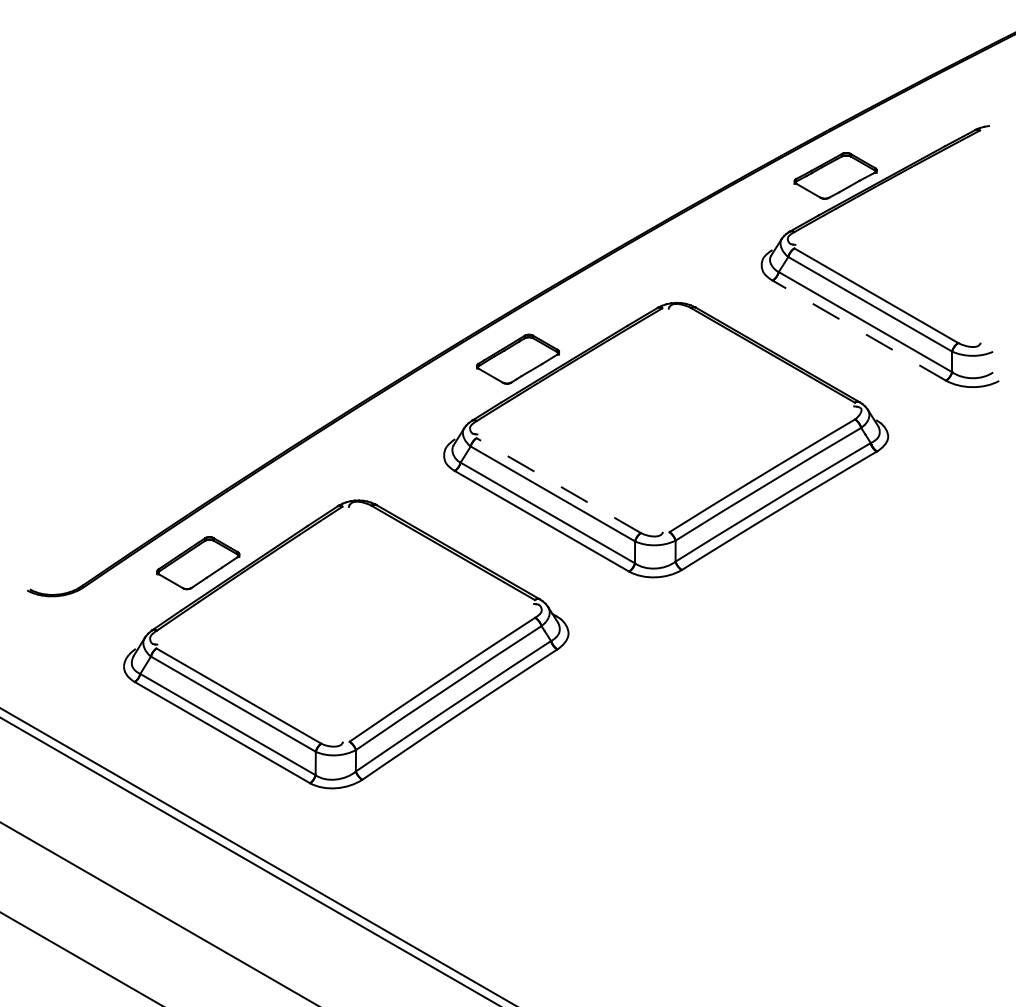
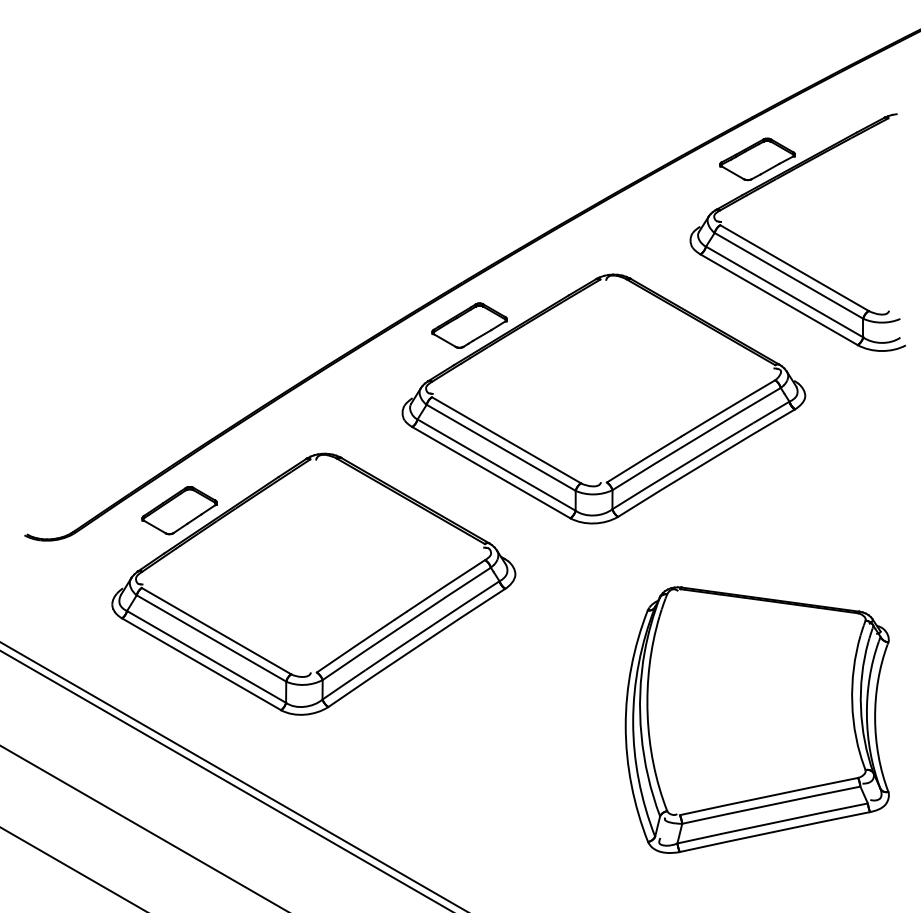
line: (859, 330) -> (779, 299), dashed -> solid
line: (558, 485) -> (506, 440), dashed -> solid
part: (834, 793) -> (756, 719), added

